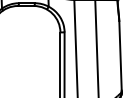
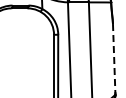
line: (120, 56) -> (114, 58), solid -> dashed

